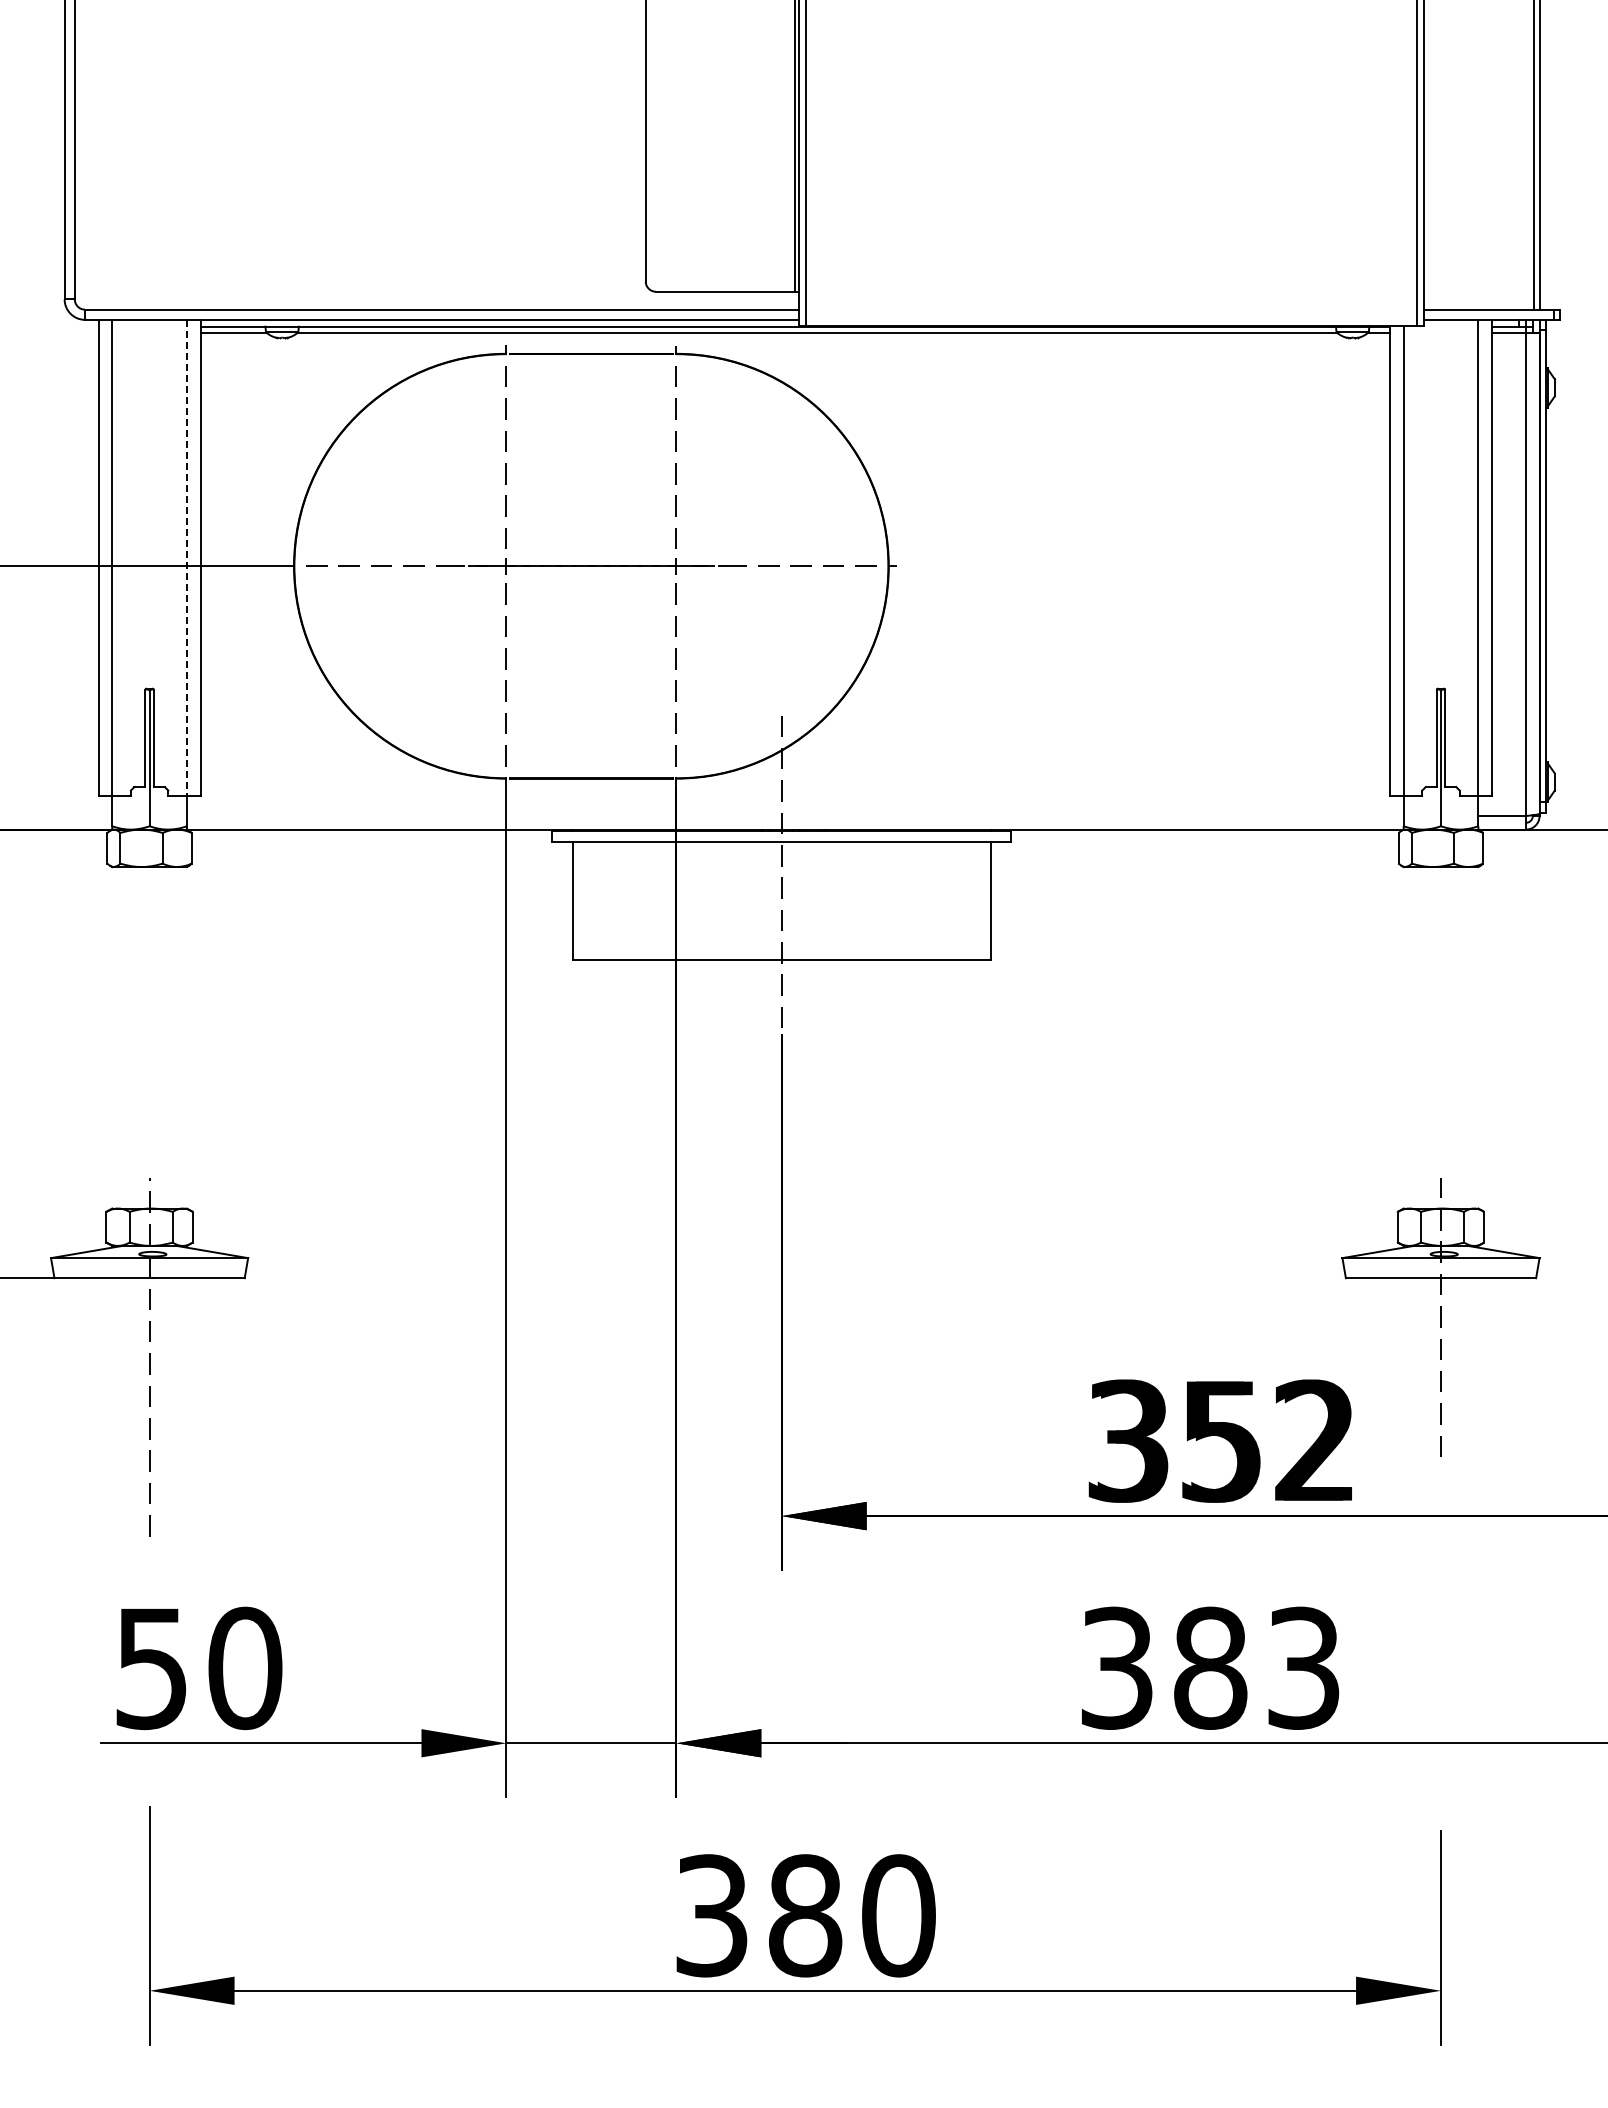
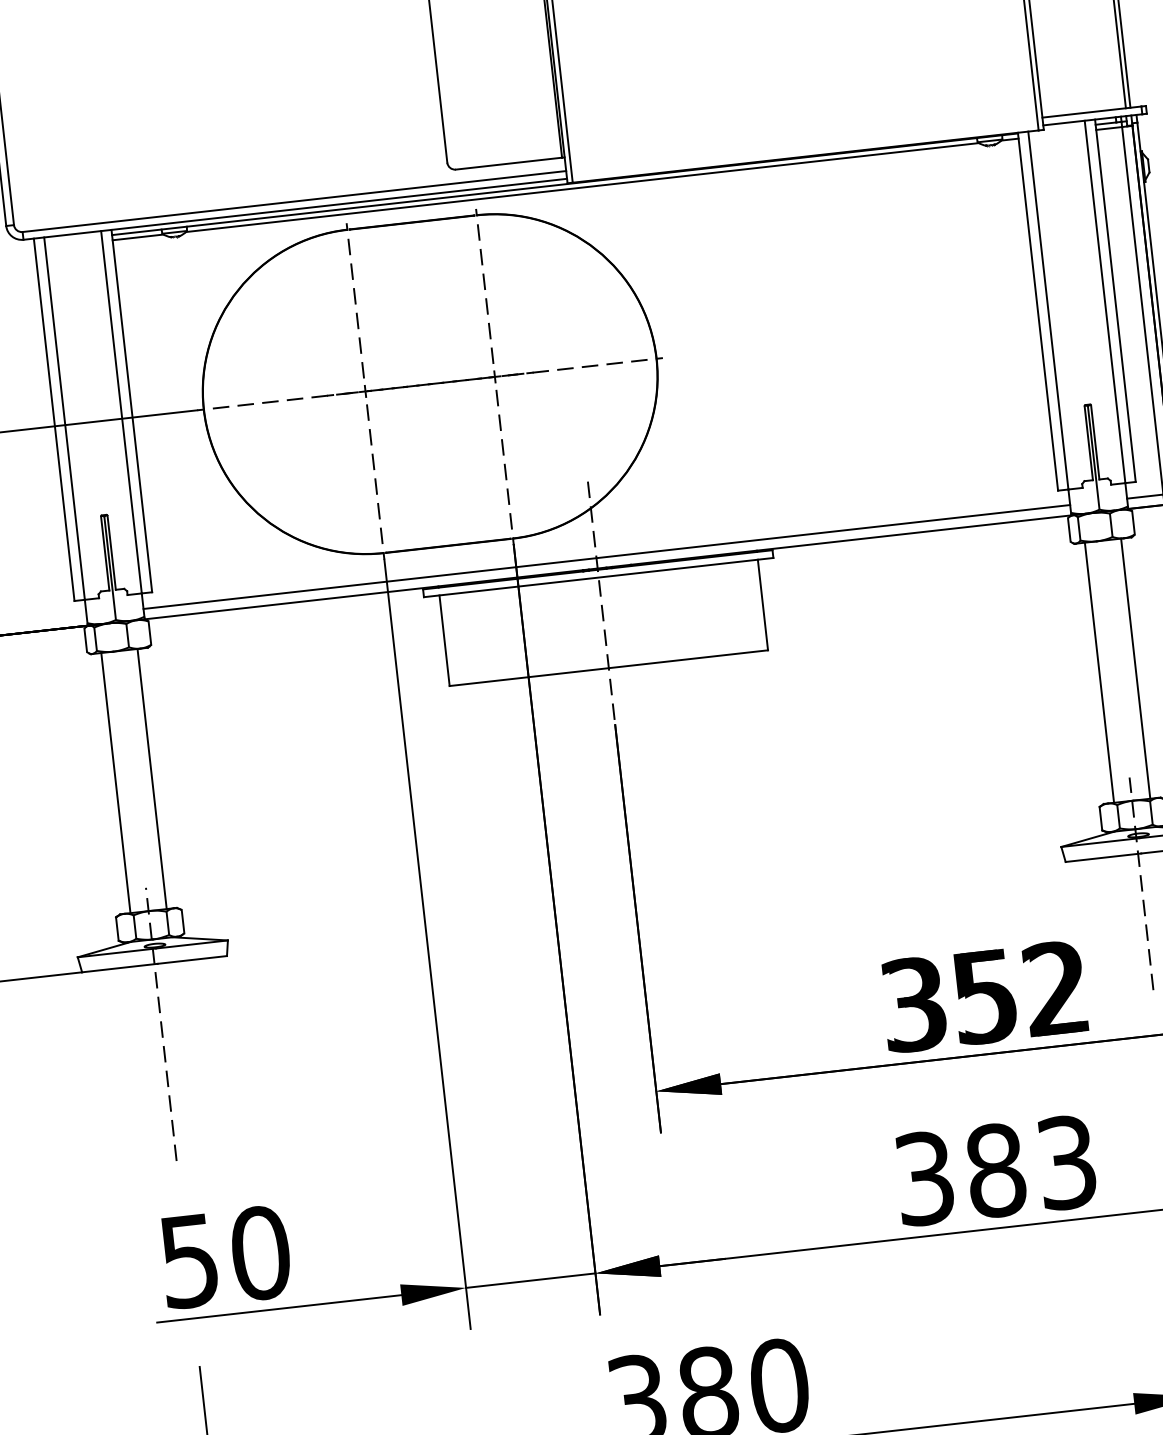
line: (186, 557) -> (121, 412), dashed -> solid
line: (794, 816) -> (606, 557), added
line: (125, 1037) -> (115, 782), added
line: (173, 1037) -> (152, 778), added
line: (1417, 1037) -> (1099, 672), added
line: (1464, 1037) -> (1135, 668), added

